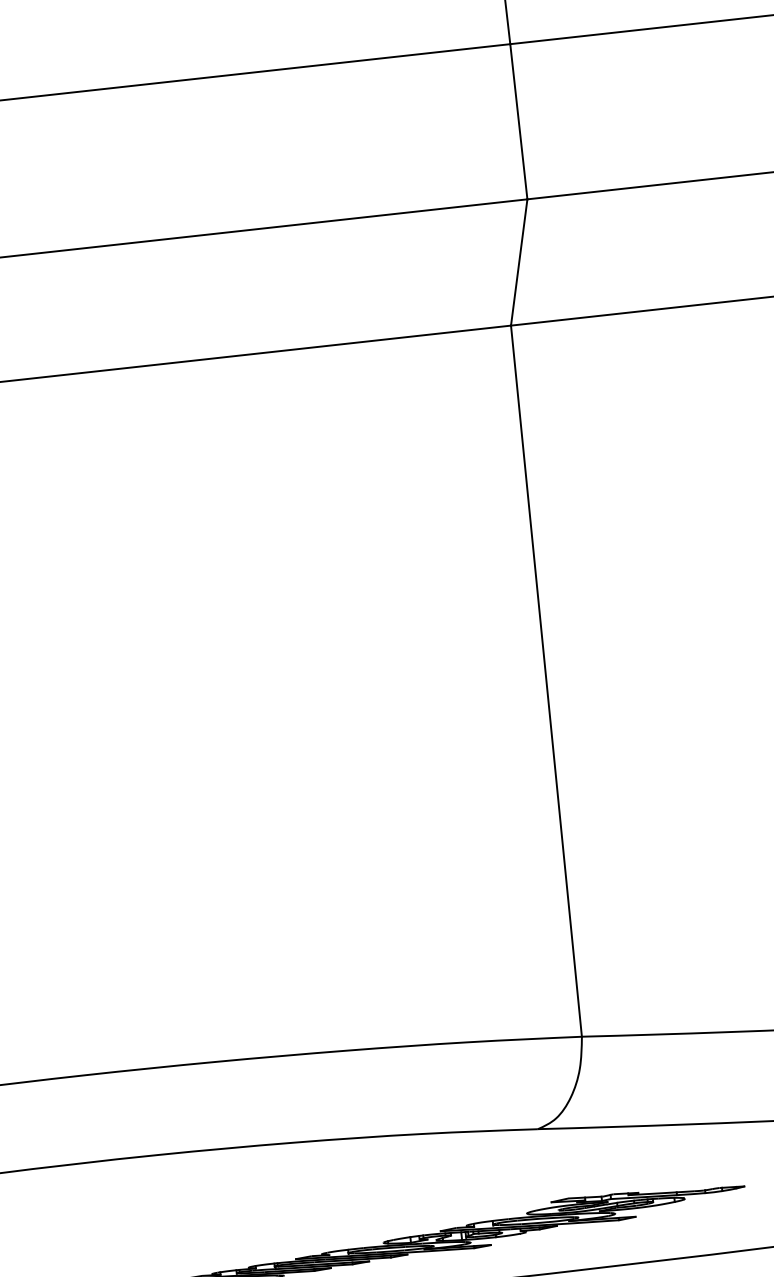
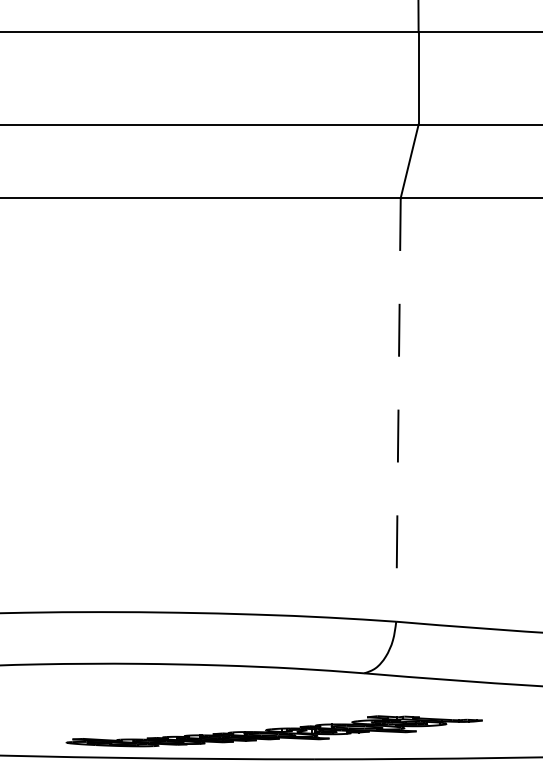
line: (546, 680) -> (398, 409), solid -> dashed

